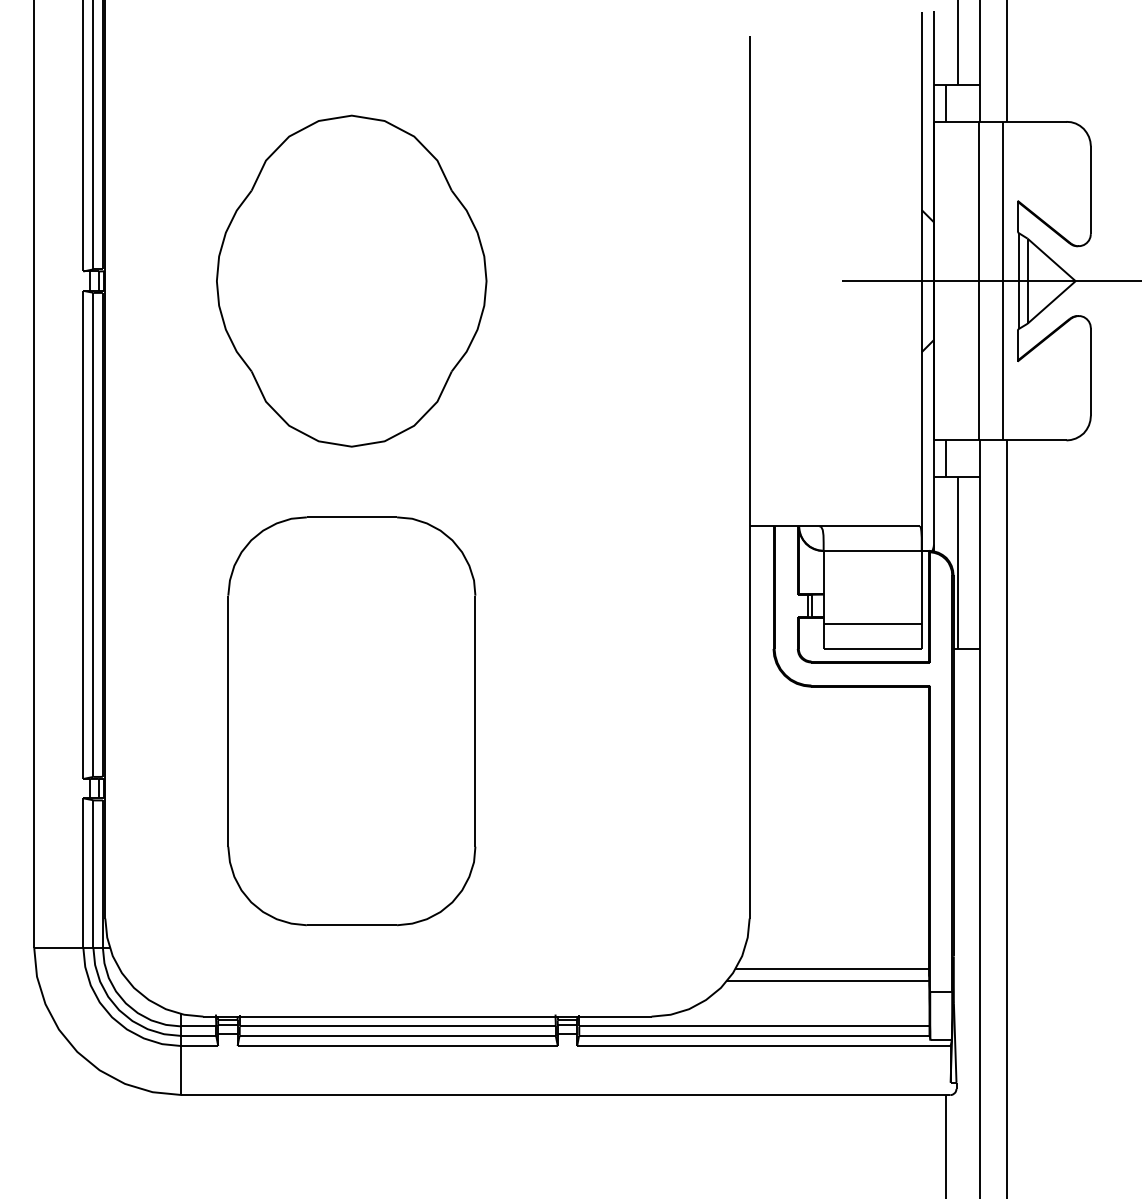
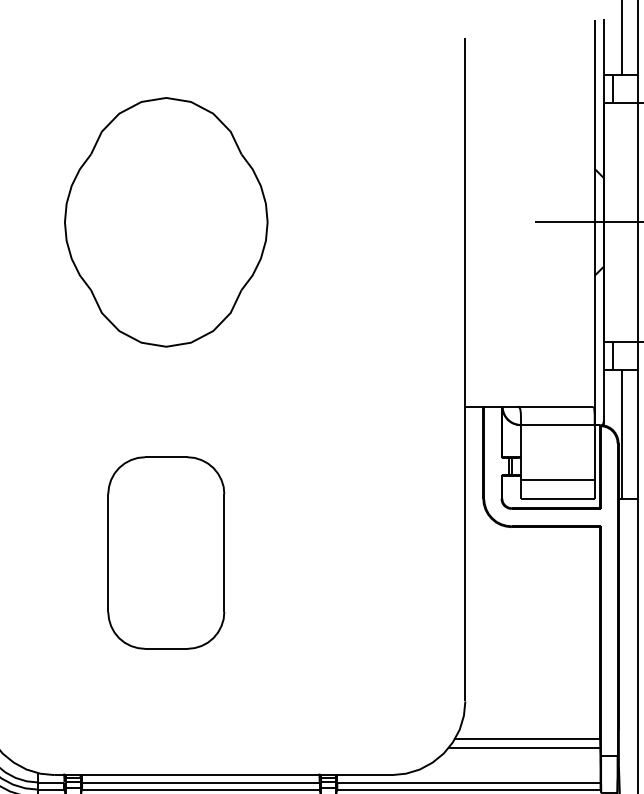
part: (351, 720) -> (166, 552), size x0.62

